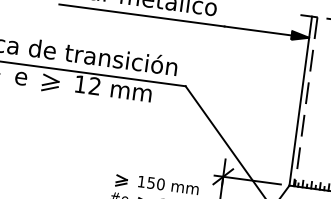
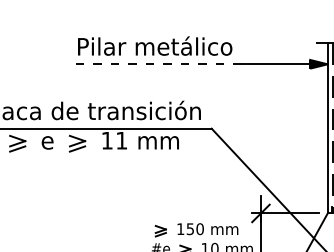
line: (142, 15) -> (159, 64), solid -> dashed
text: (94, 86) -> (121, 140), 12 -> 11

